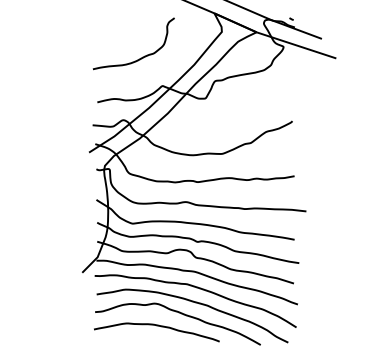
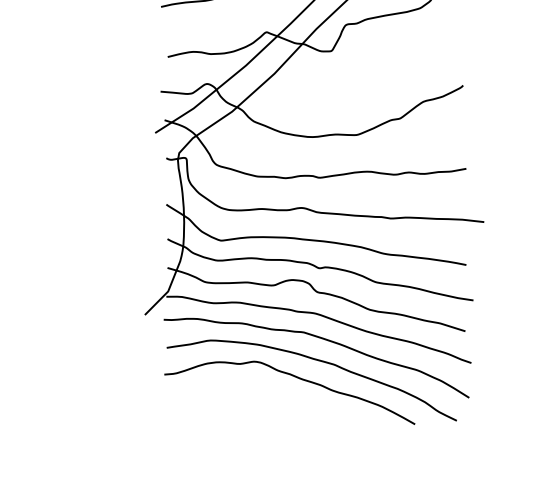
curve: (156, 326) -> (257, 396), removed

